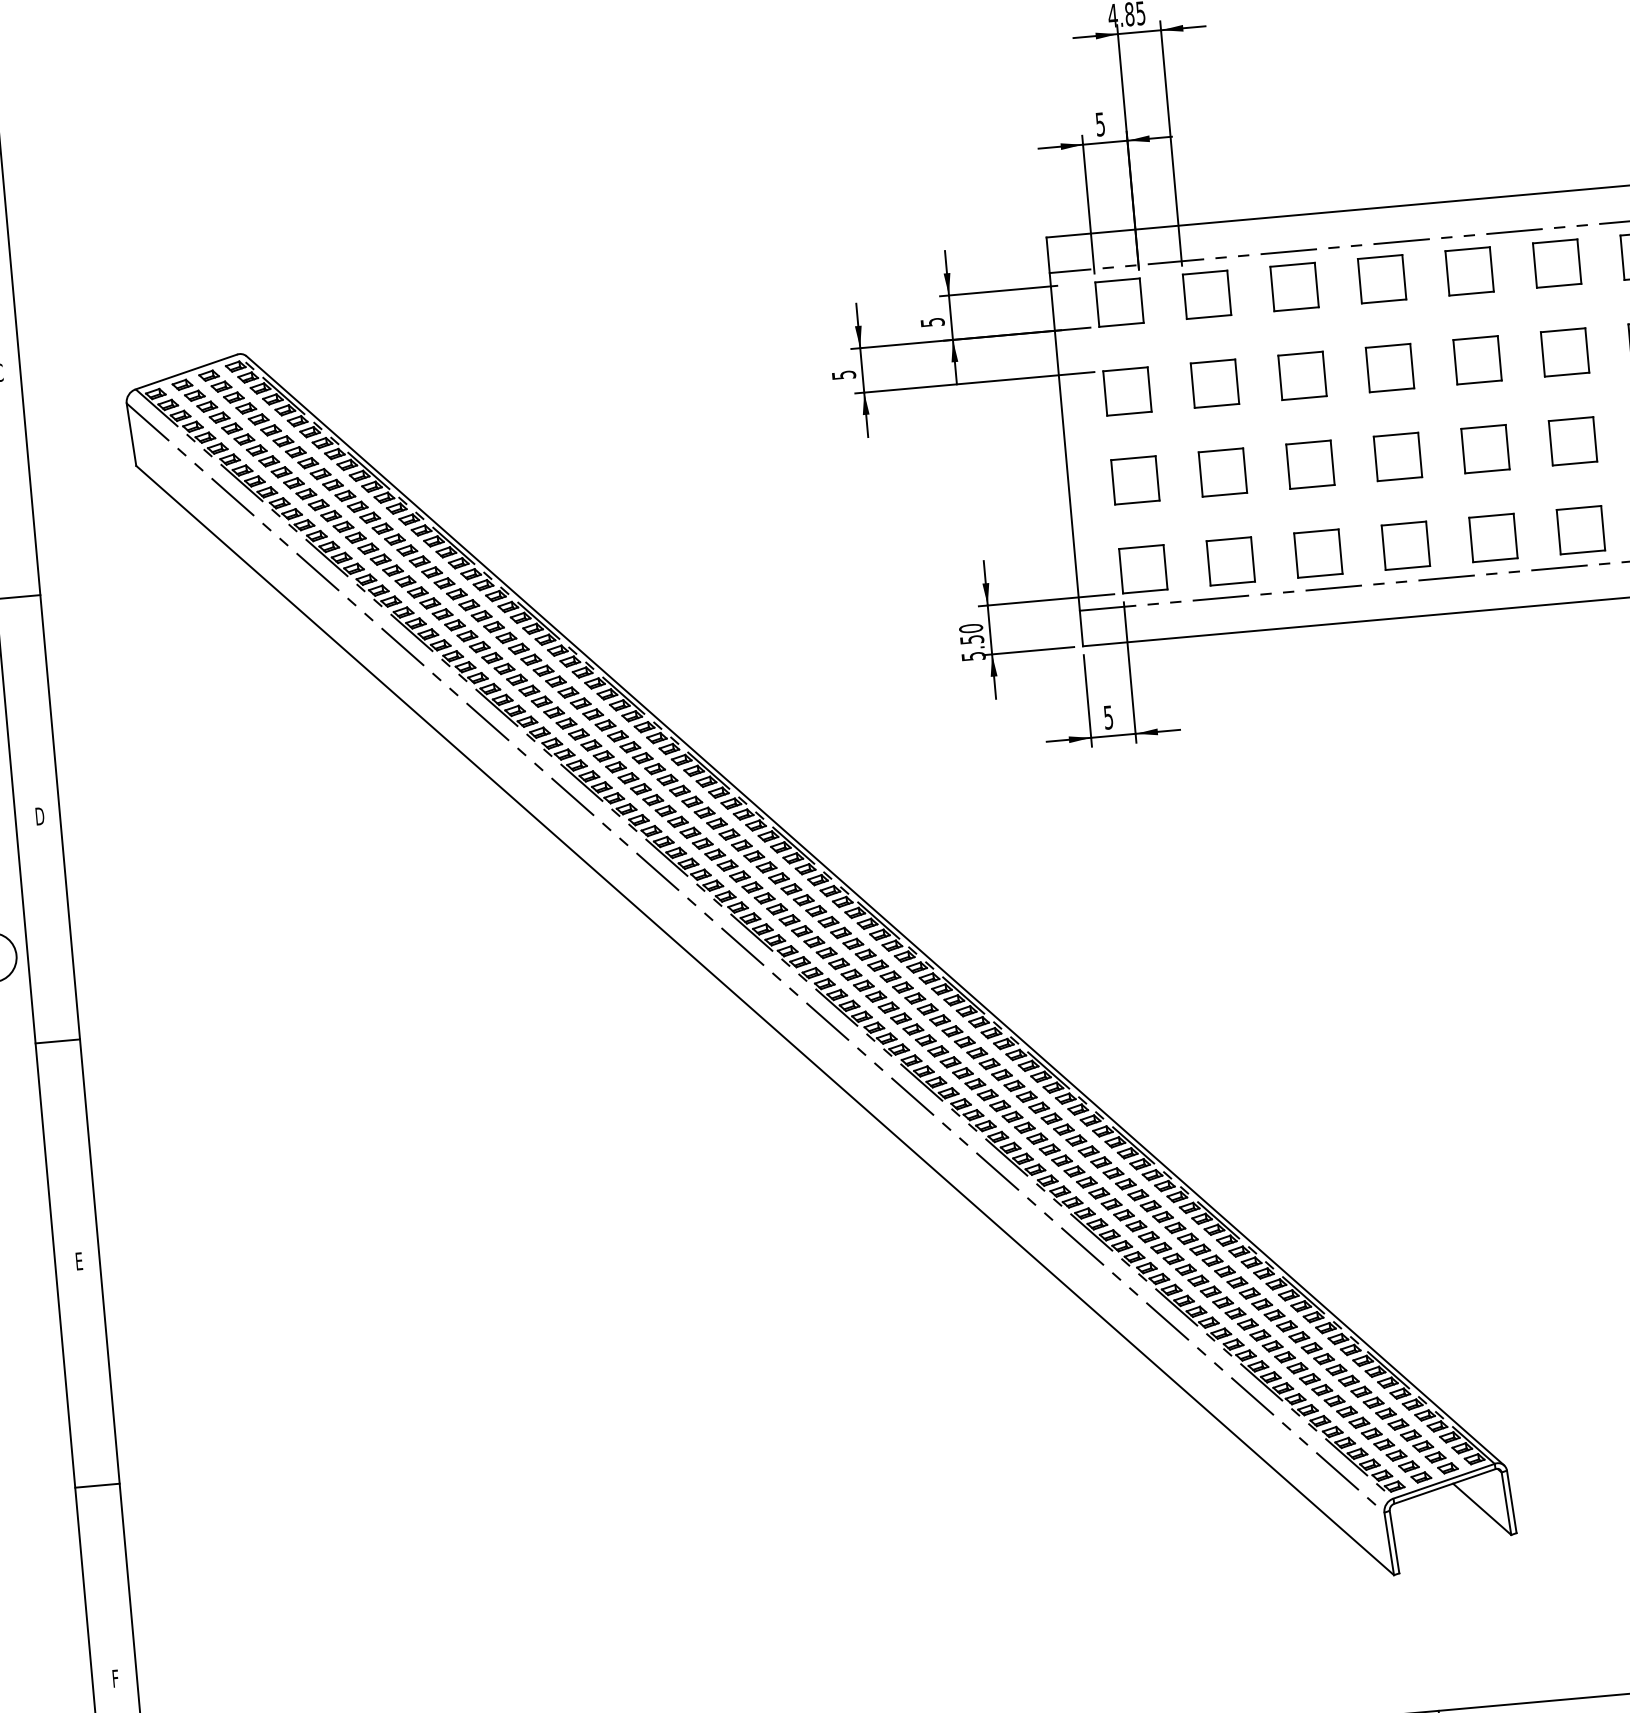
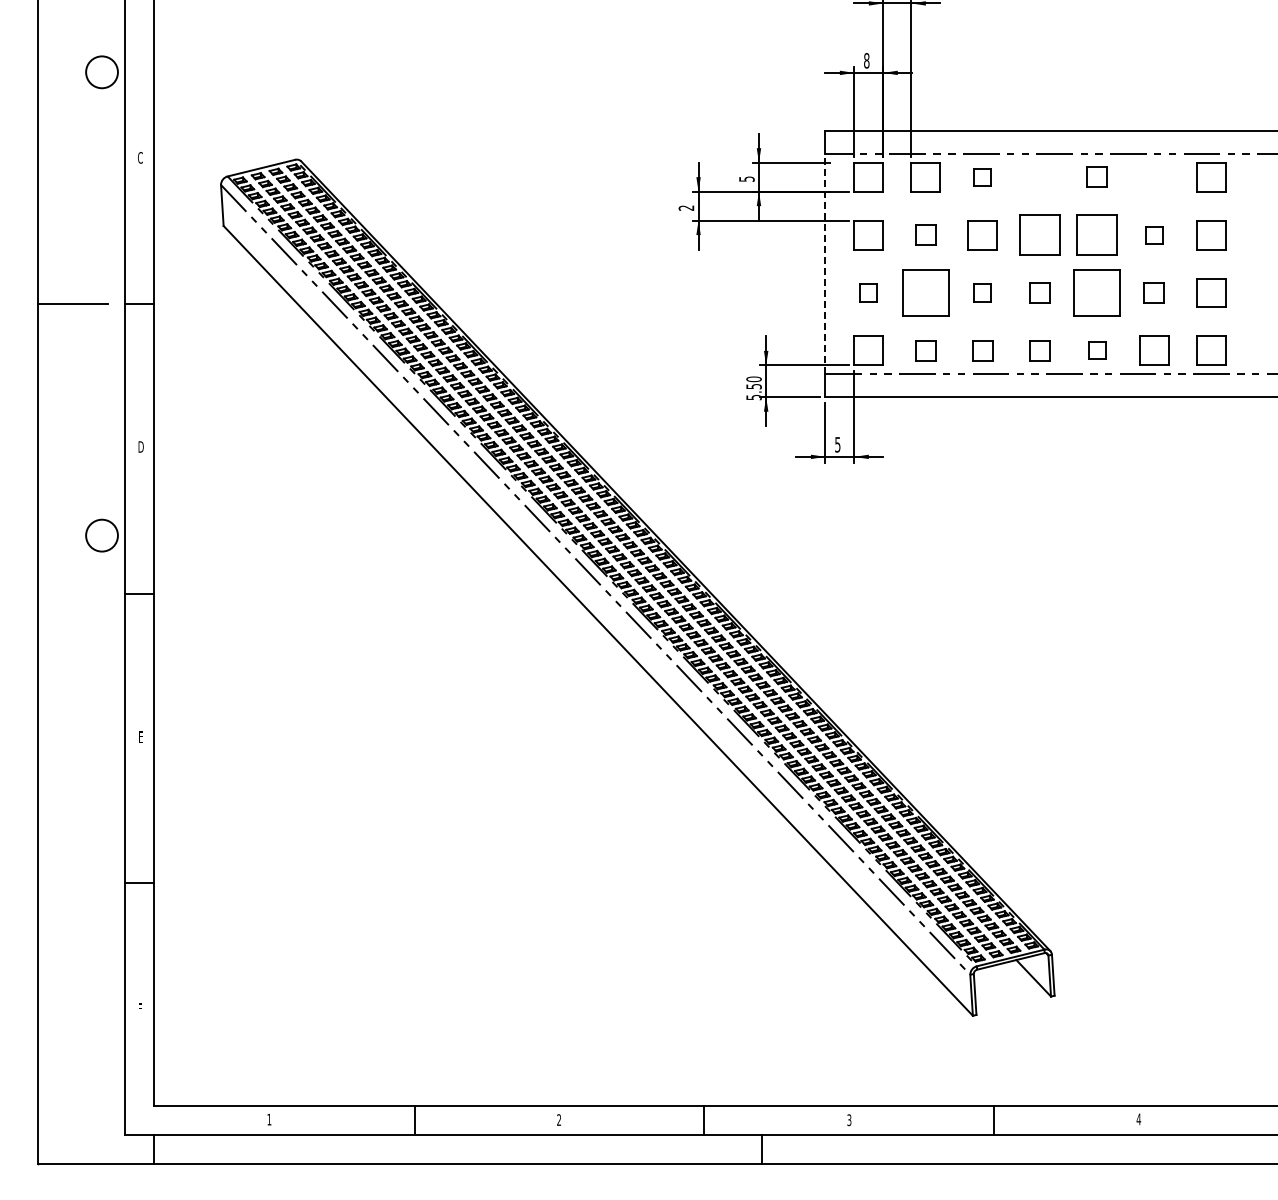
text: (1099, 123) -> (866, 60), 5 -> 8
part: (1557, 264) -> (1154, 177), removed
part: (1470, 271) -> (1097, 177), size x0.7
part: (1381, 279) -> (1039, 177), removed
part: (1293, 287) -> (982, 177), size x0.6
part: (1565, 353) -> (1154, 235), size x0.6
part: (1478, 360) -> (1097, 235), size x1.4
part: (1389, 368) -> (1039, 235), size x1.4
text: (843, 374) -> (686, 207), 5 -> 2
part: (1214, 384) -> (925, 235), size x0.7
part: (1573, 440) -> (1154, 292), size x0.7
line: (1064, 441) -> (825, 263), solid -> dashed
part: (1486, 448) -> (1097, 292), size x1.6
part: (1397, 456) -> (1039, 292), size x0.7
part: (1309, 464) -> (982, 292), size x0.6
part: (1222, 471) -> (925, 292), size x1.6
part: (1134, 479) -> (868, 292), size x0.6
part: (1494, 537) -> (1097, 350), size x0.6
part: (1405, 545) -> (1039, 350), size x0.7
part: (1317, 553) -> (982, 350), size x0.7
part: (1230, 560) -> (925, 350), size x0.7

